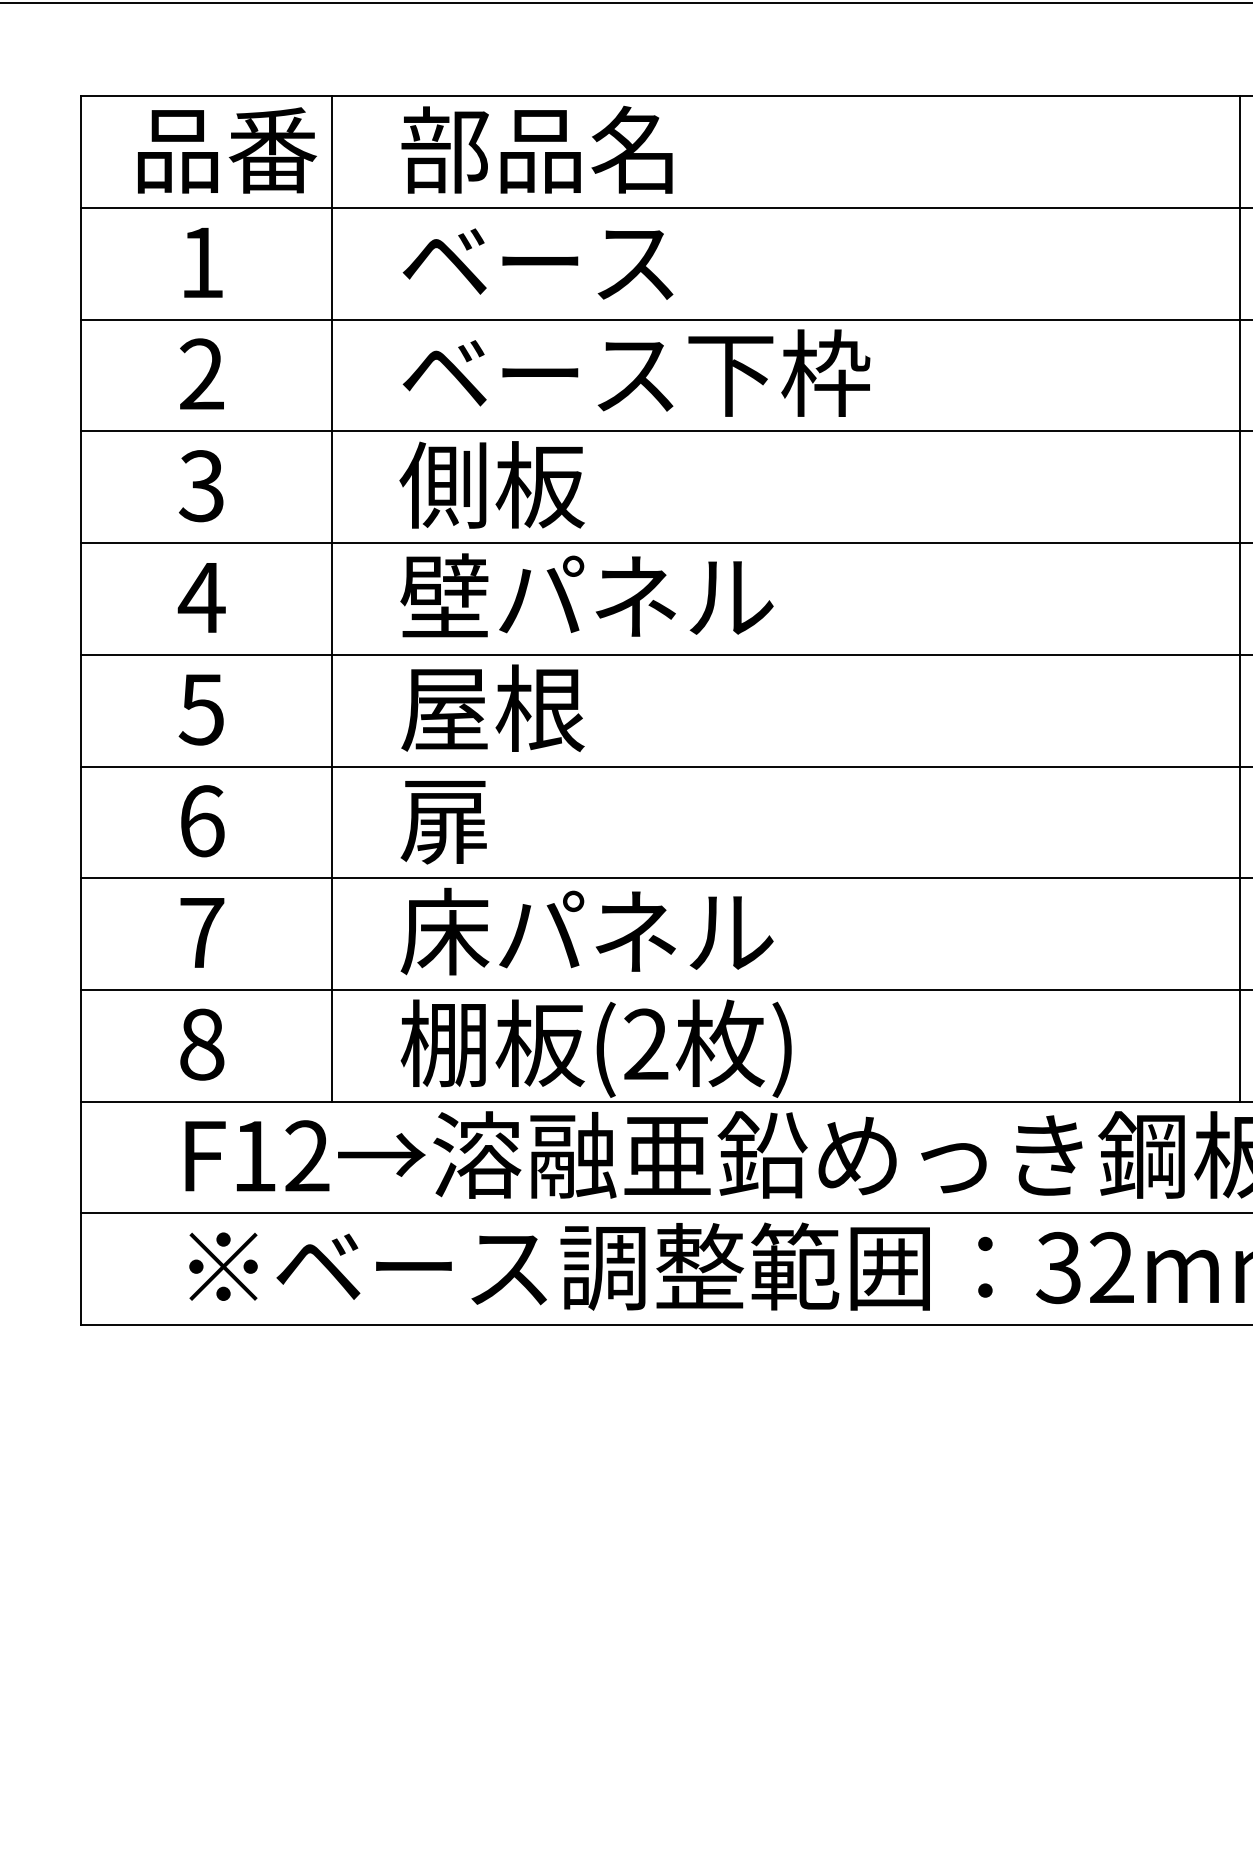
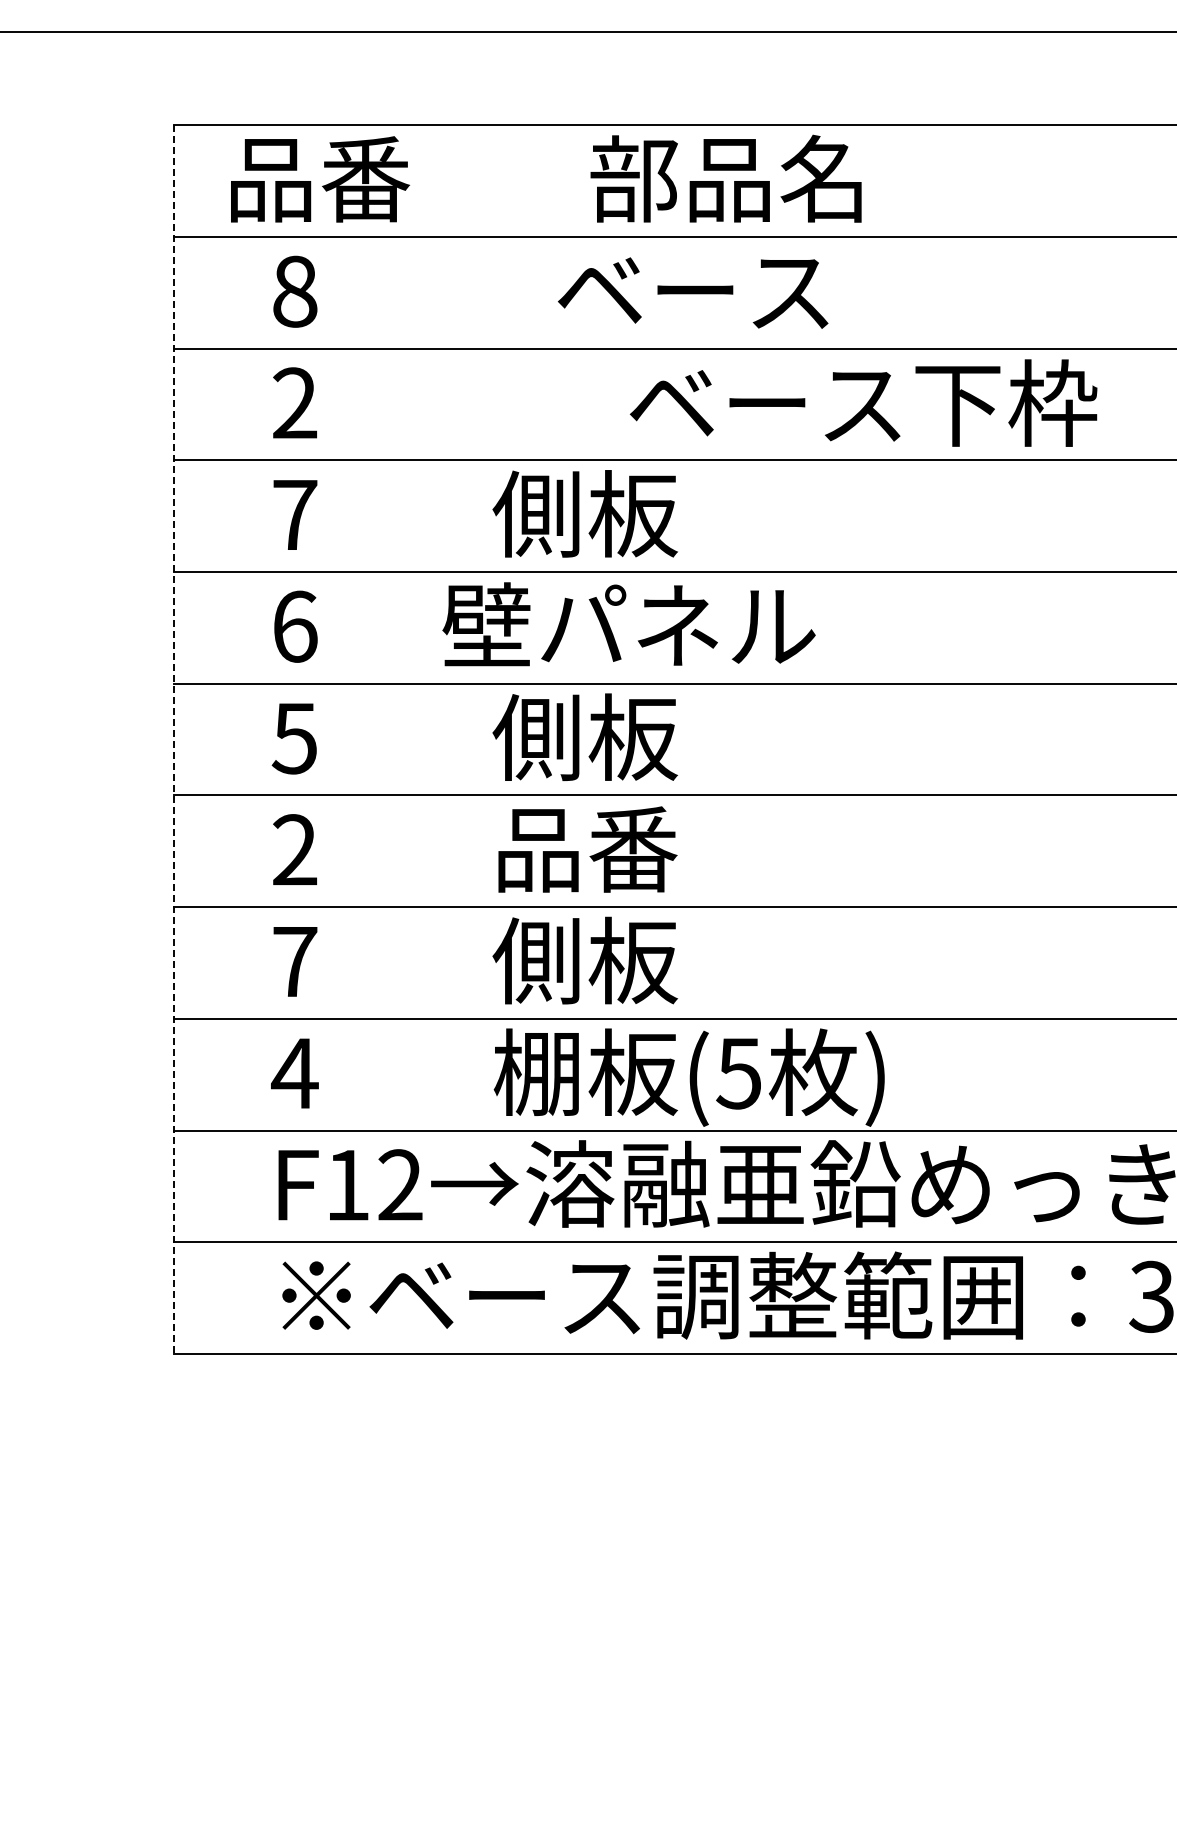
text: (536, 149) -> (725, 178), moved
text: (202, 262) -> (295, 291), 1 -> 8
text: (537, 263) -> (692, 292), moved
text: (636, 372) -> (863, 402), moved
text: (201, 486) -> (294, 515), 3 -> 7
text: (586, 595) -> (628, 624), moved
text: (201, 597) -> (294, 626), 4 -> 6
line: (332, 598) -> (425, 627), removed
text: (491, 708) -> (584, 737), 屋根 -> 側板
line: (80, 711) -> (173, 740), solid -> dashed
text: (492, 820) -> (585, 849), 扉 -> 品番
text: (202, 821) -> (295, 850), 6 -> 2
text: (586, 931) -> (679, 960), 床パネル -> 側板
text: (201, 1044) -> (294, 1073), 8 -> 4
text: (645, 1044) -> (738, 1073), (2 -> (5

